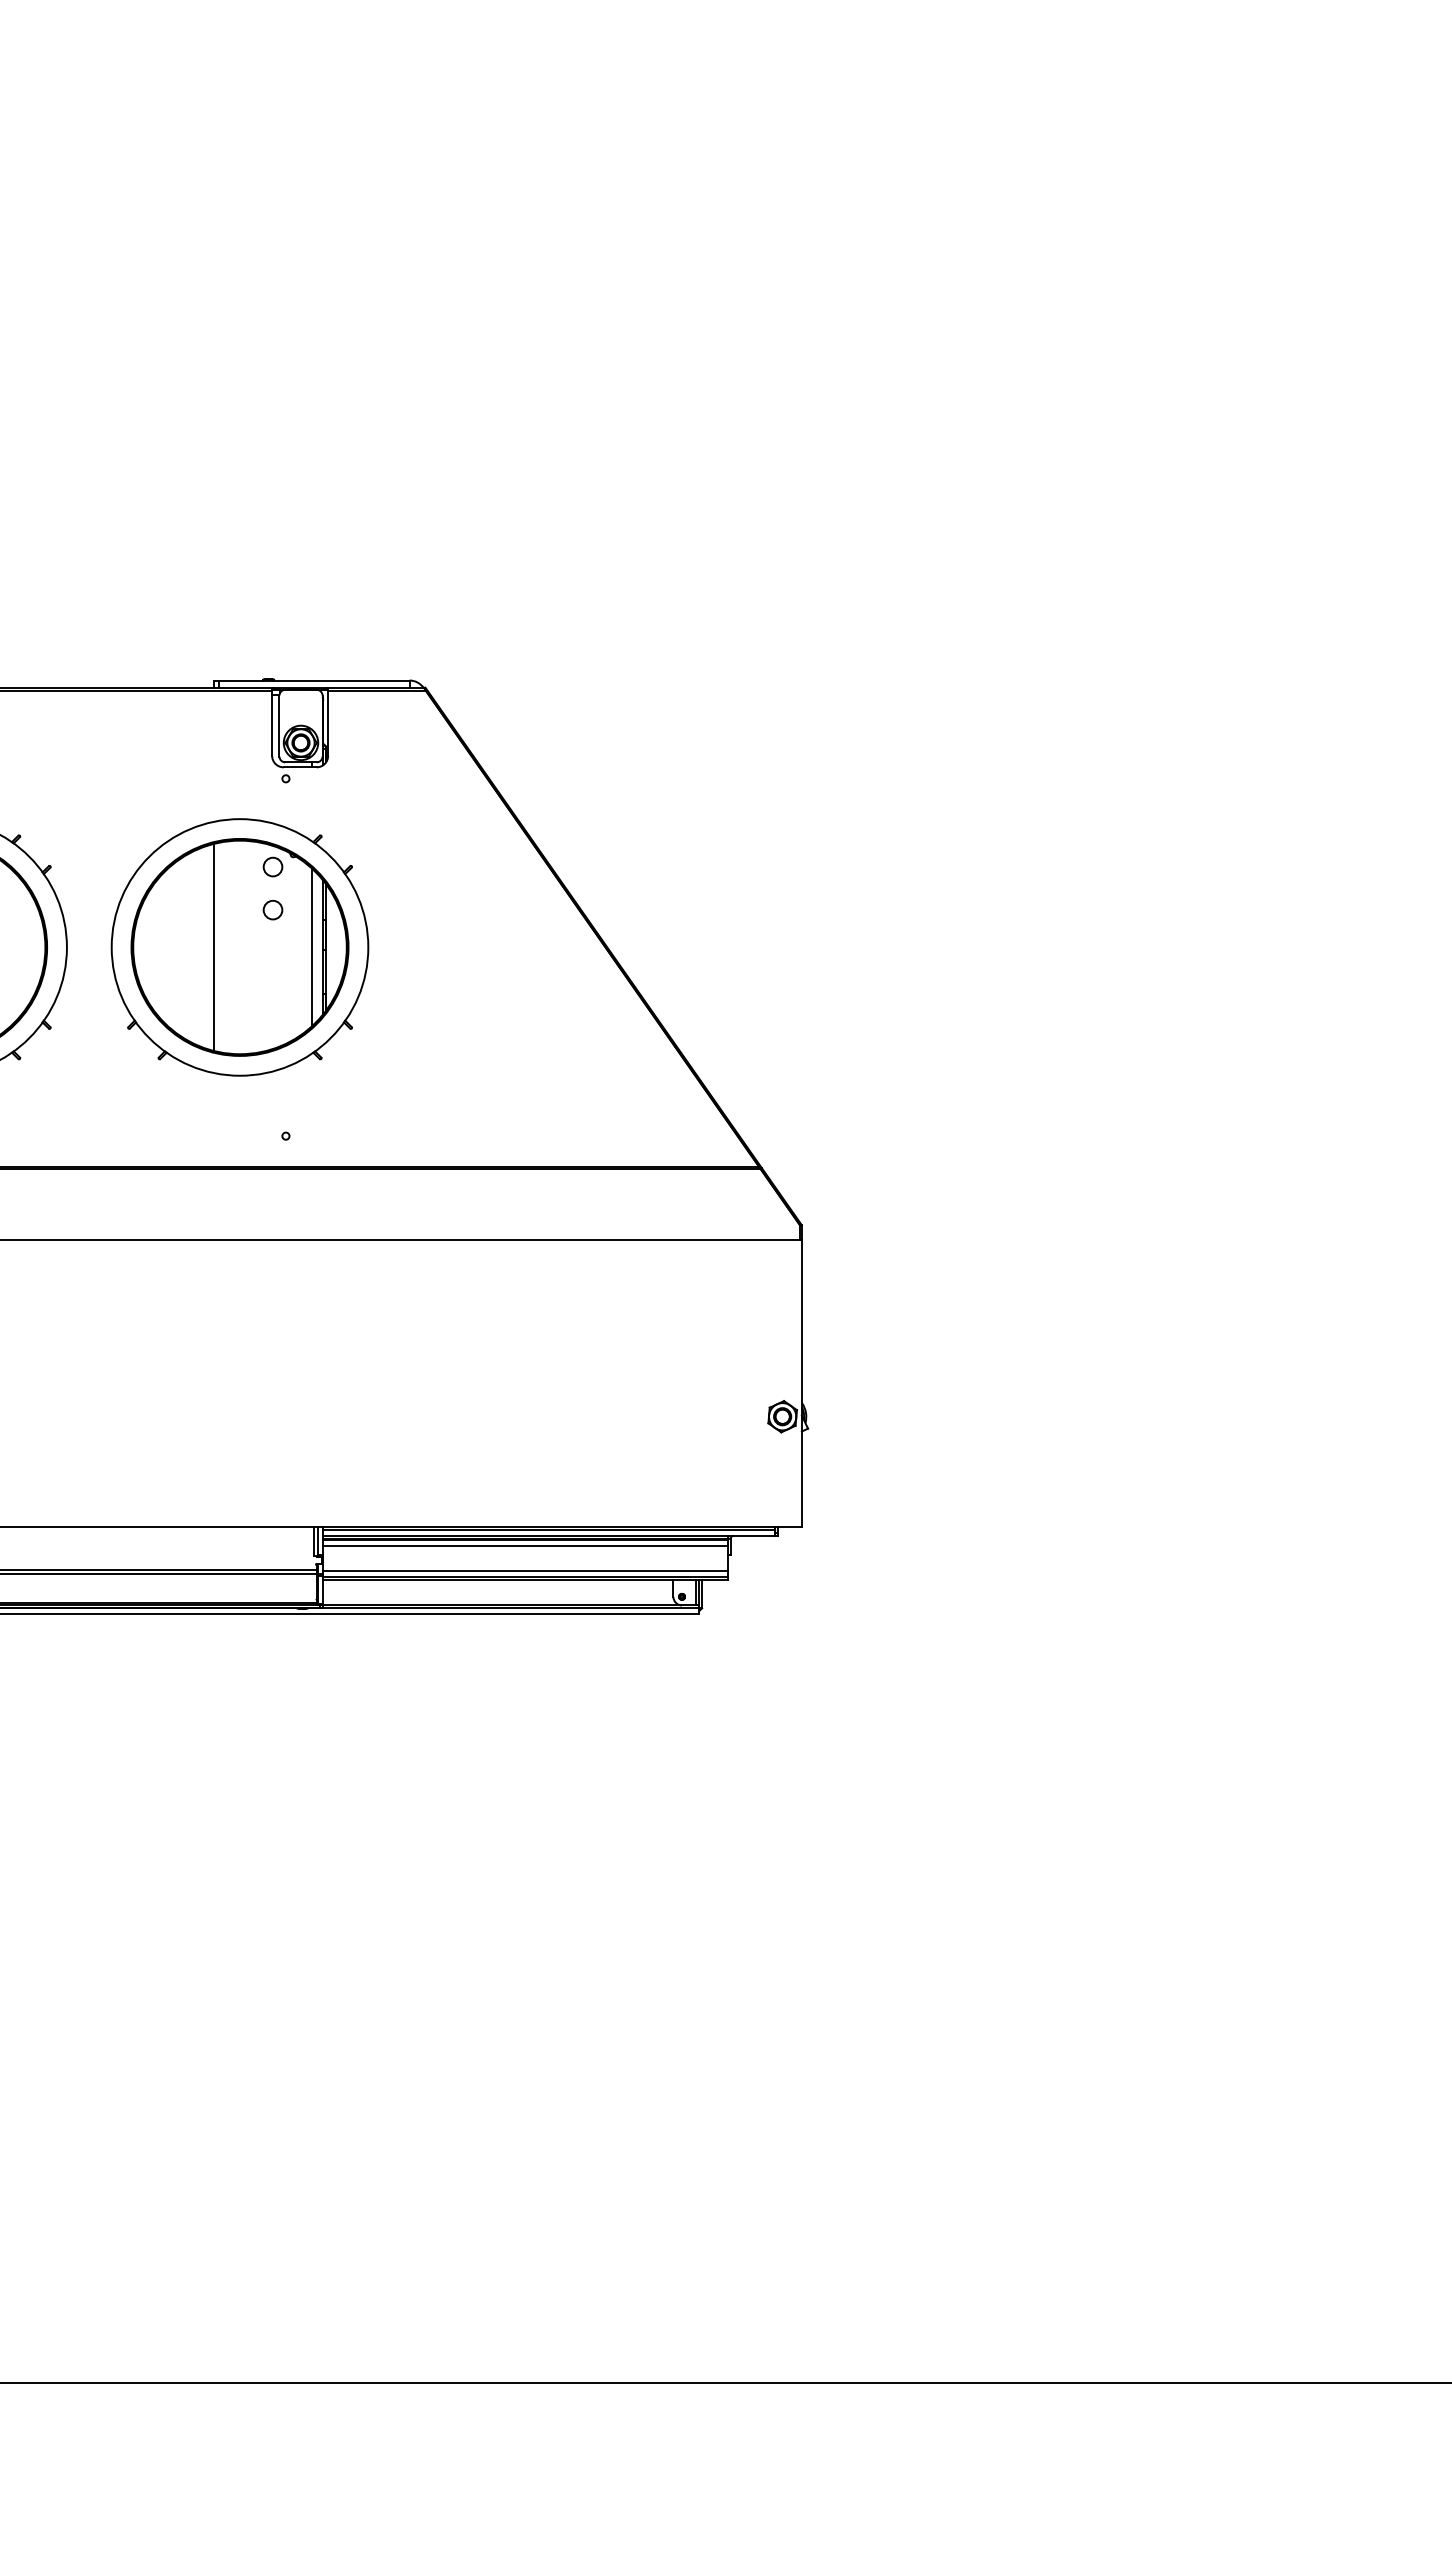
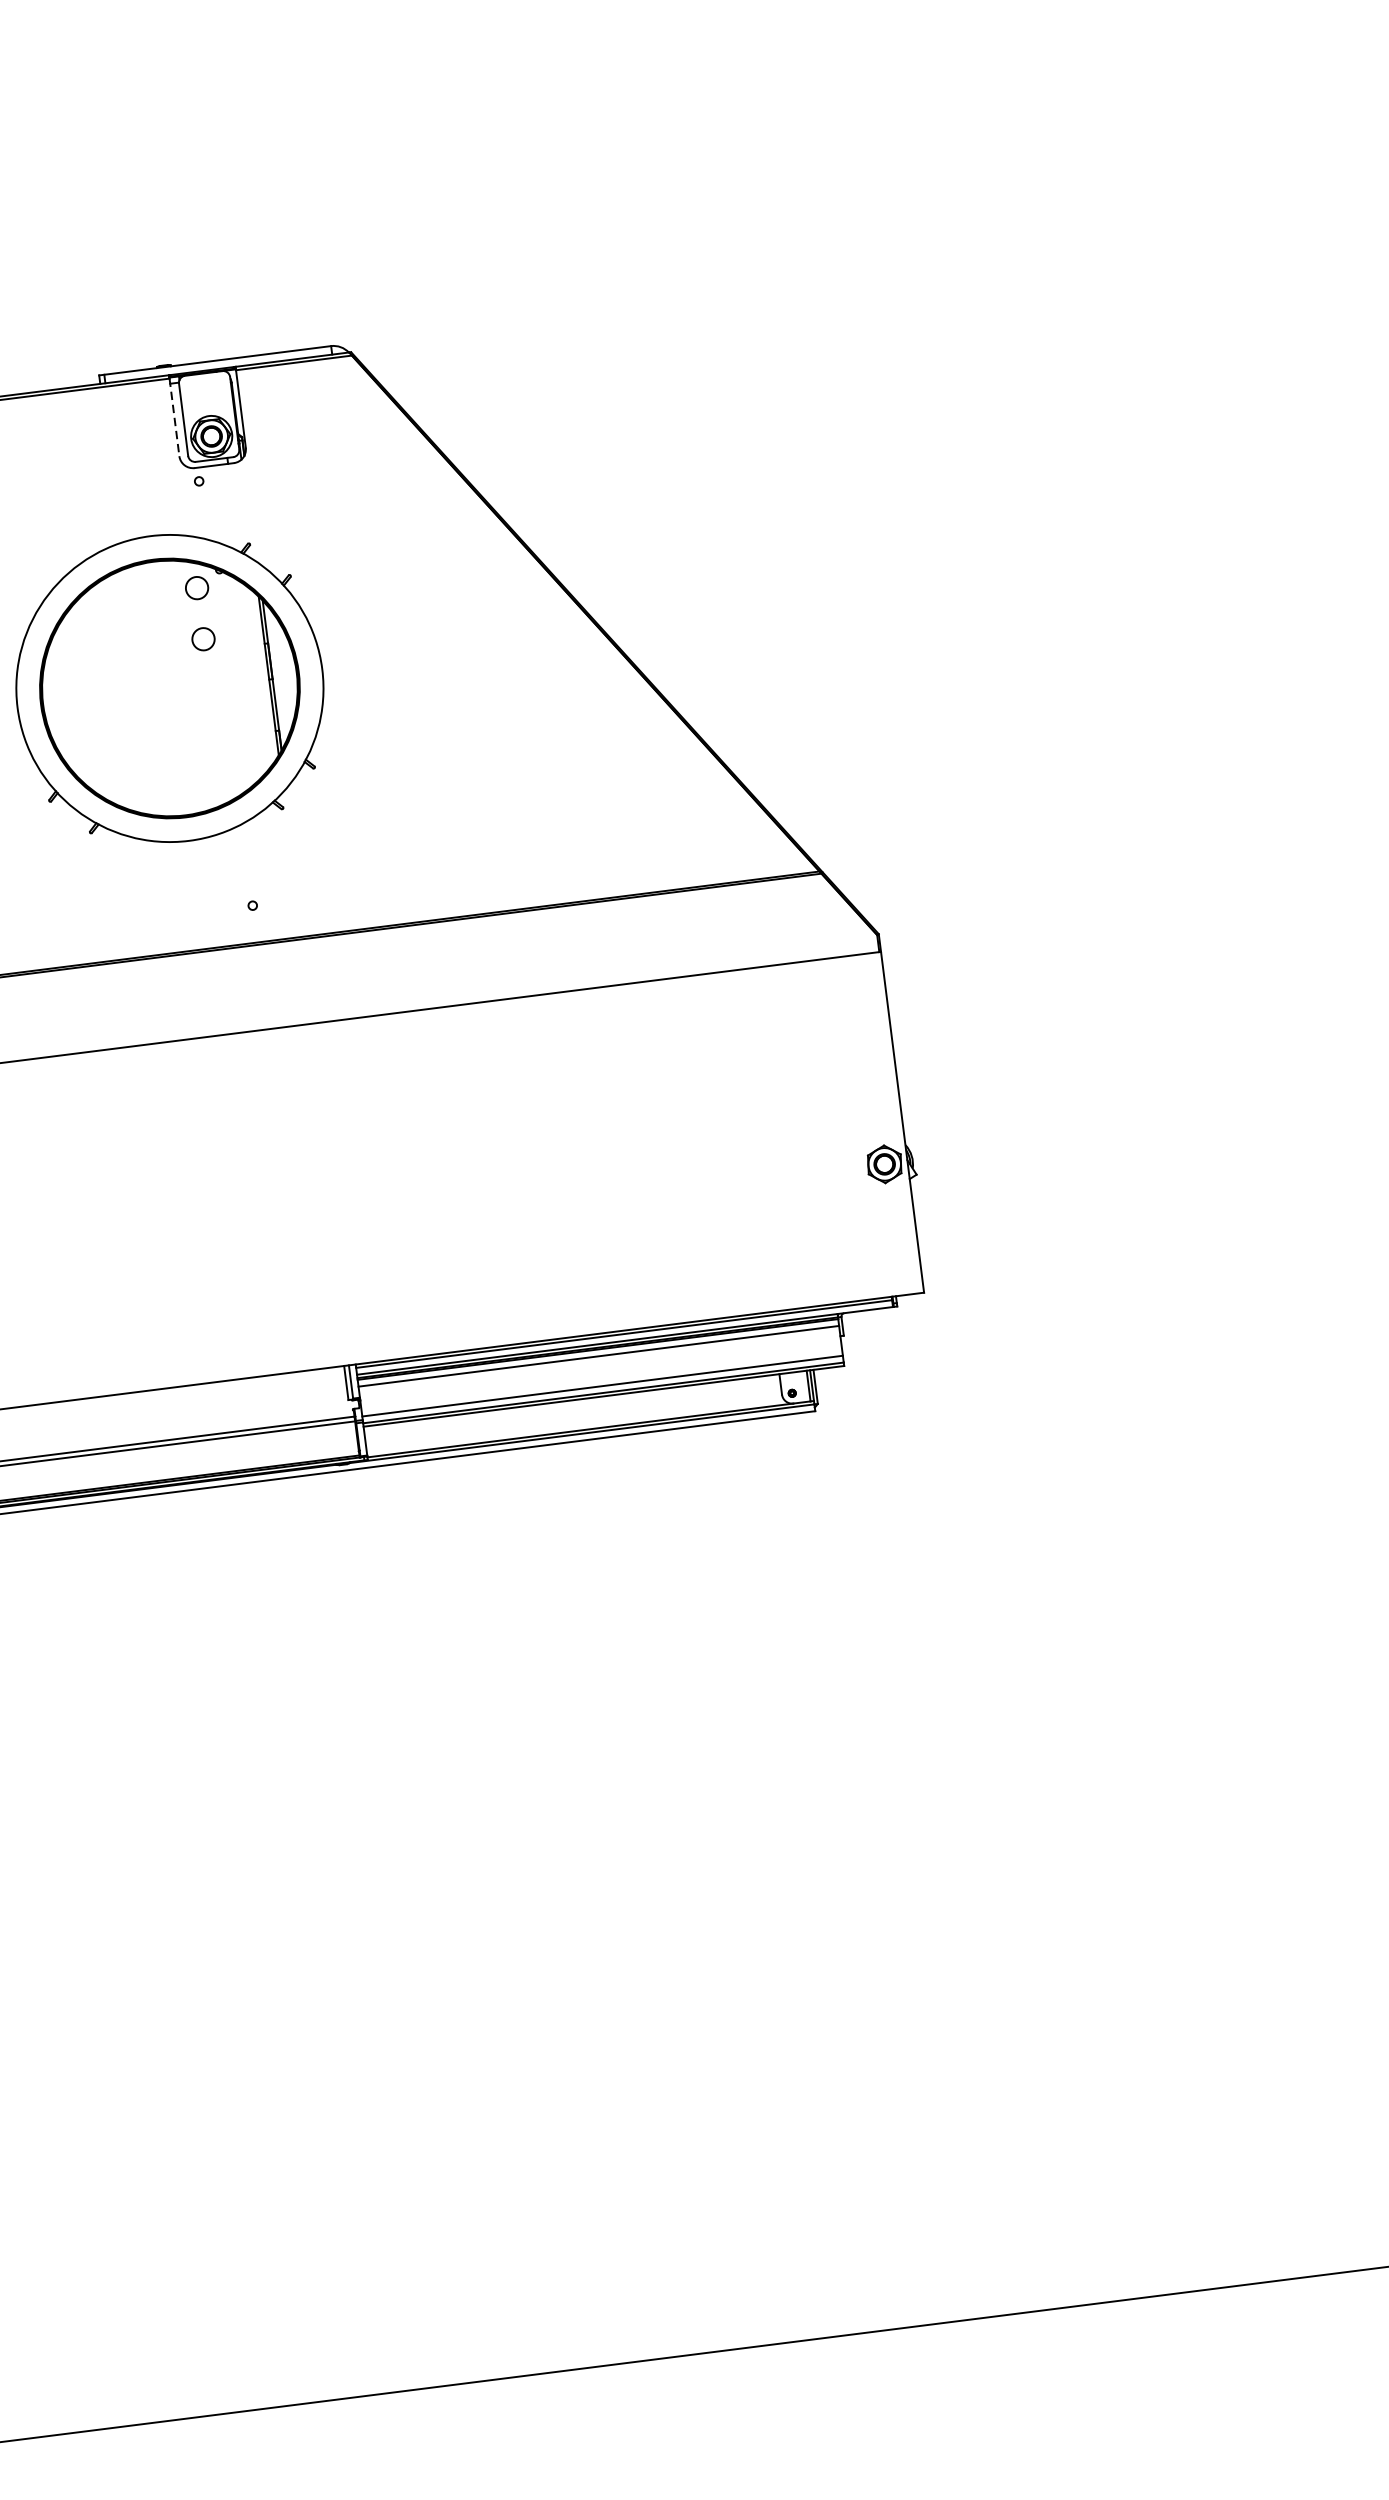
line: (272, 723) -> (174, 417), solid -> dashed
line: (214, 946) -> (139, 691), removed
line: (311, 947) -> (254, 677), removed

